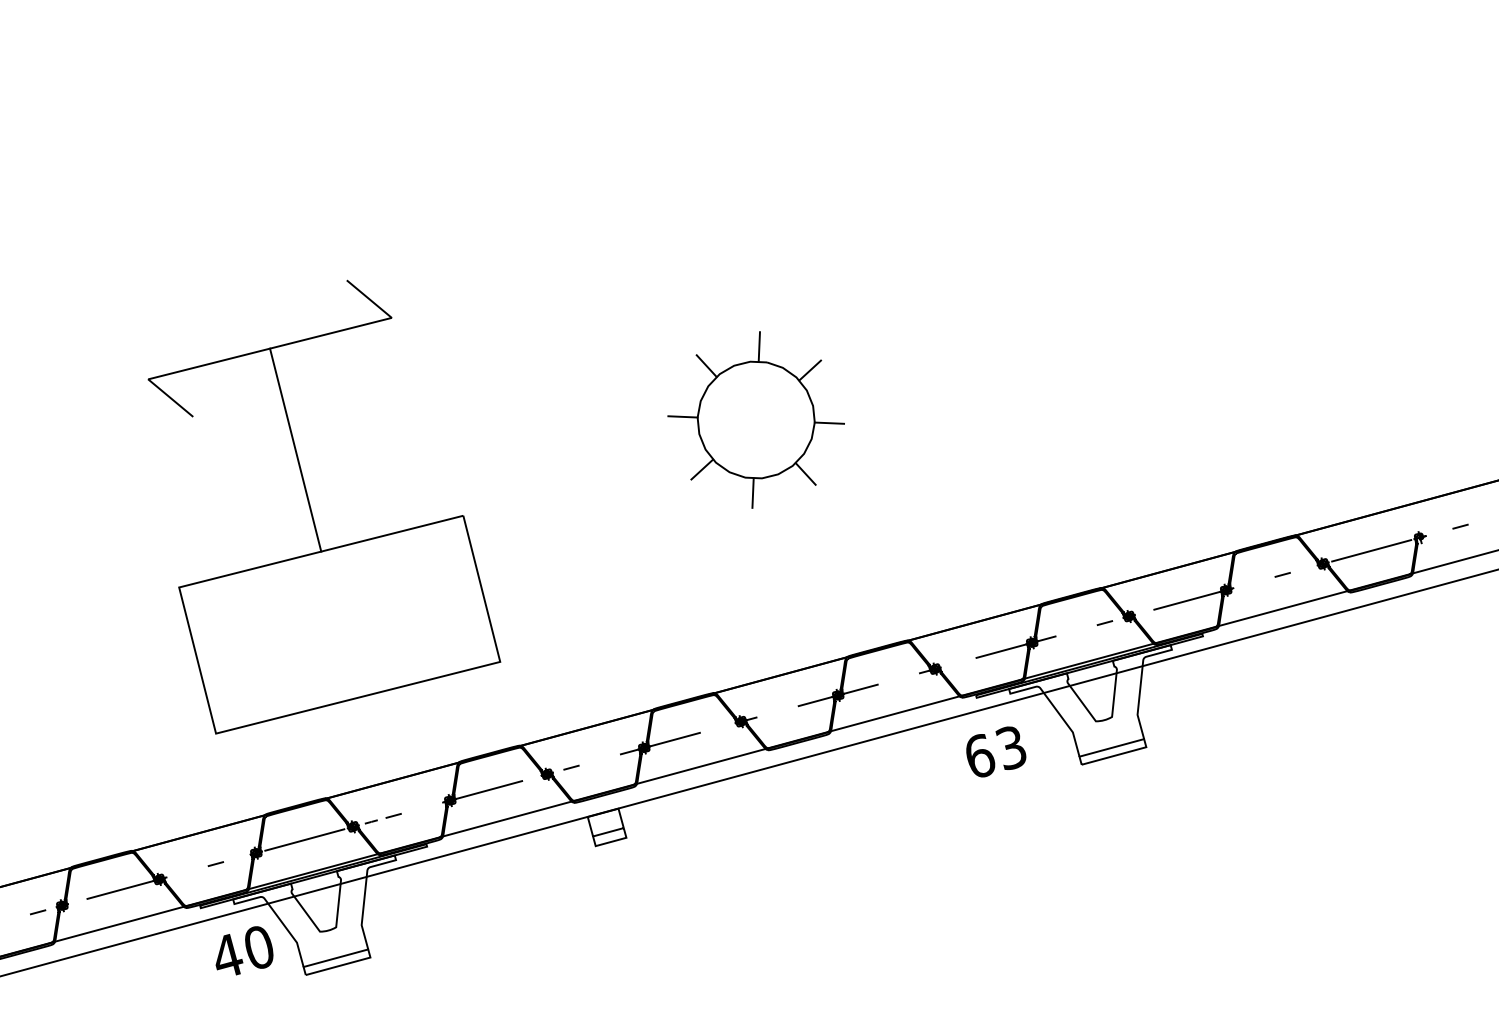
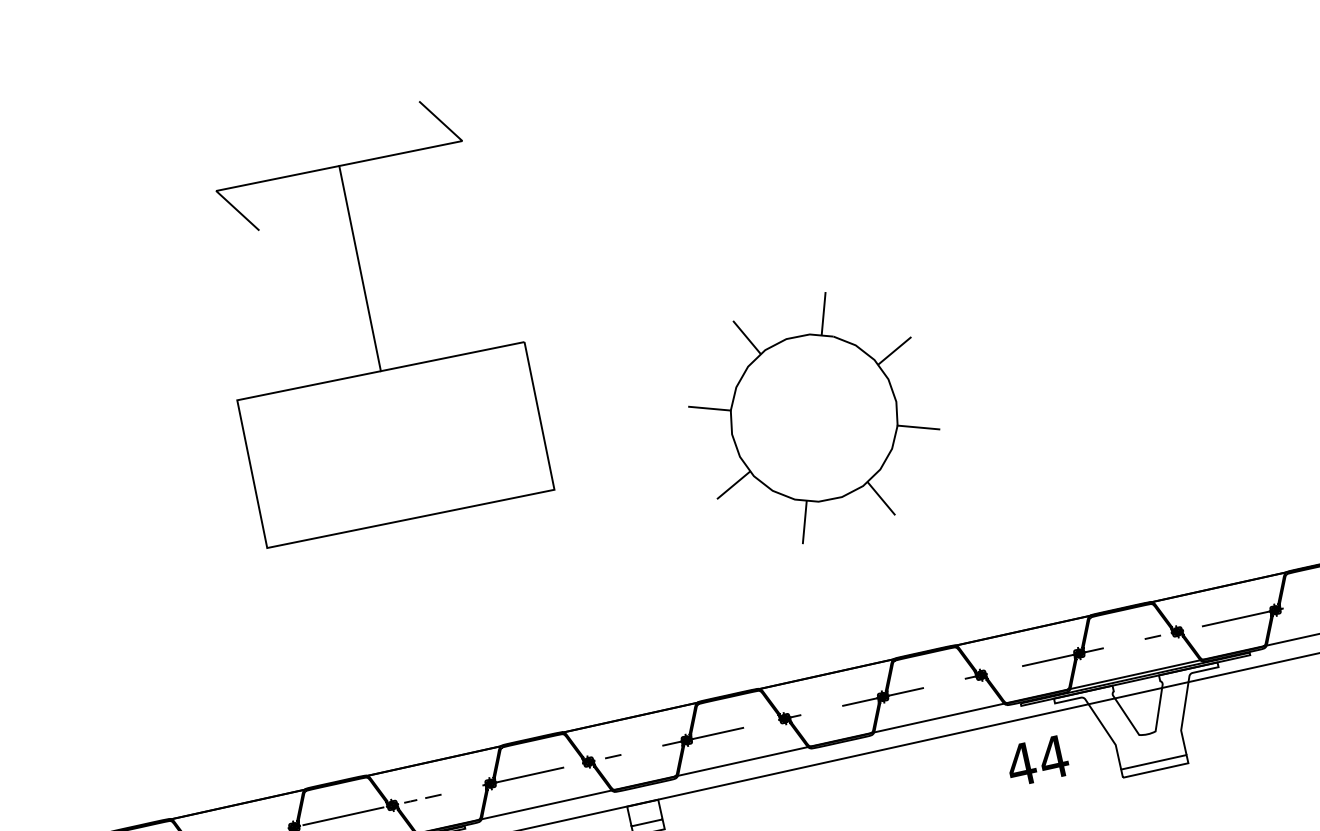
part: (755, 419) -> (813, 417), size x1.43
part: (312, 511) -> (374, 330), moved
text: (996, 751) -> (1038, 760), 63 -> 44

